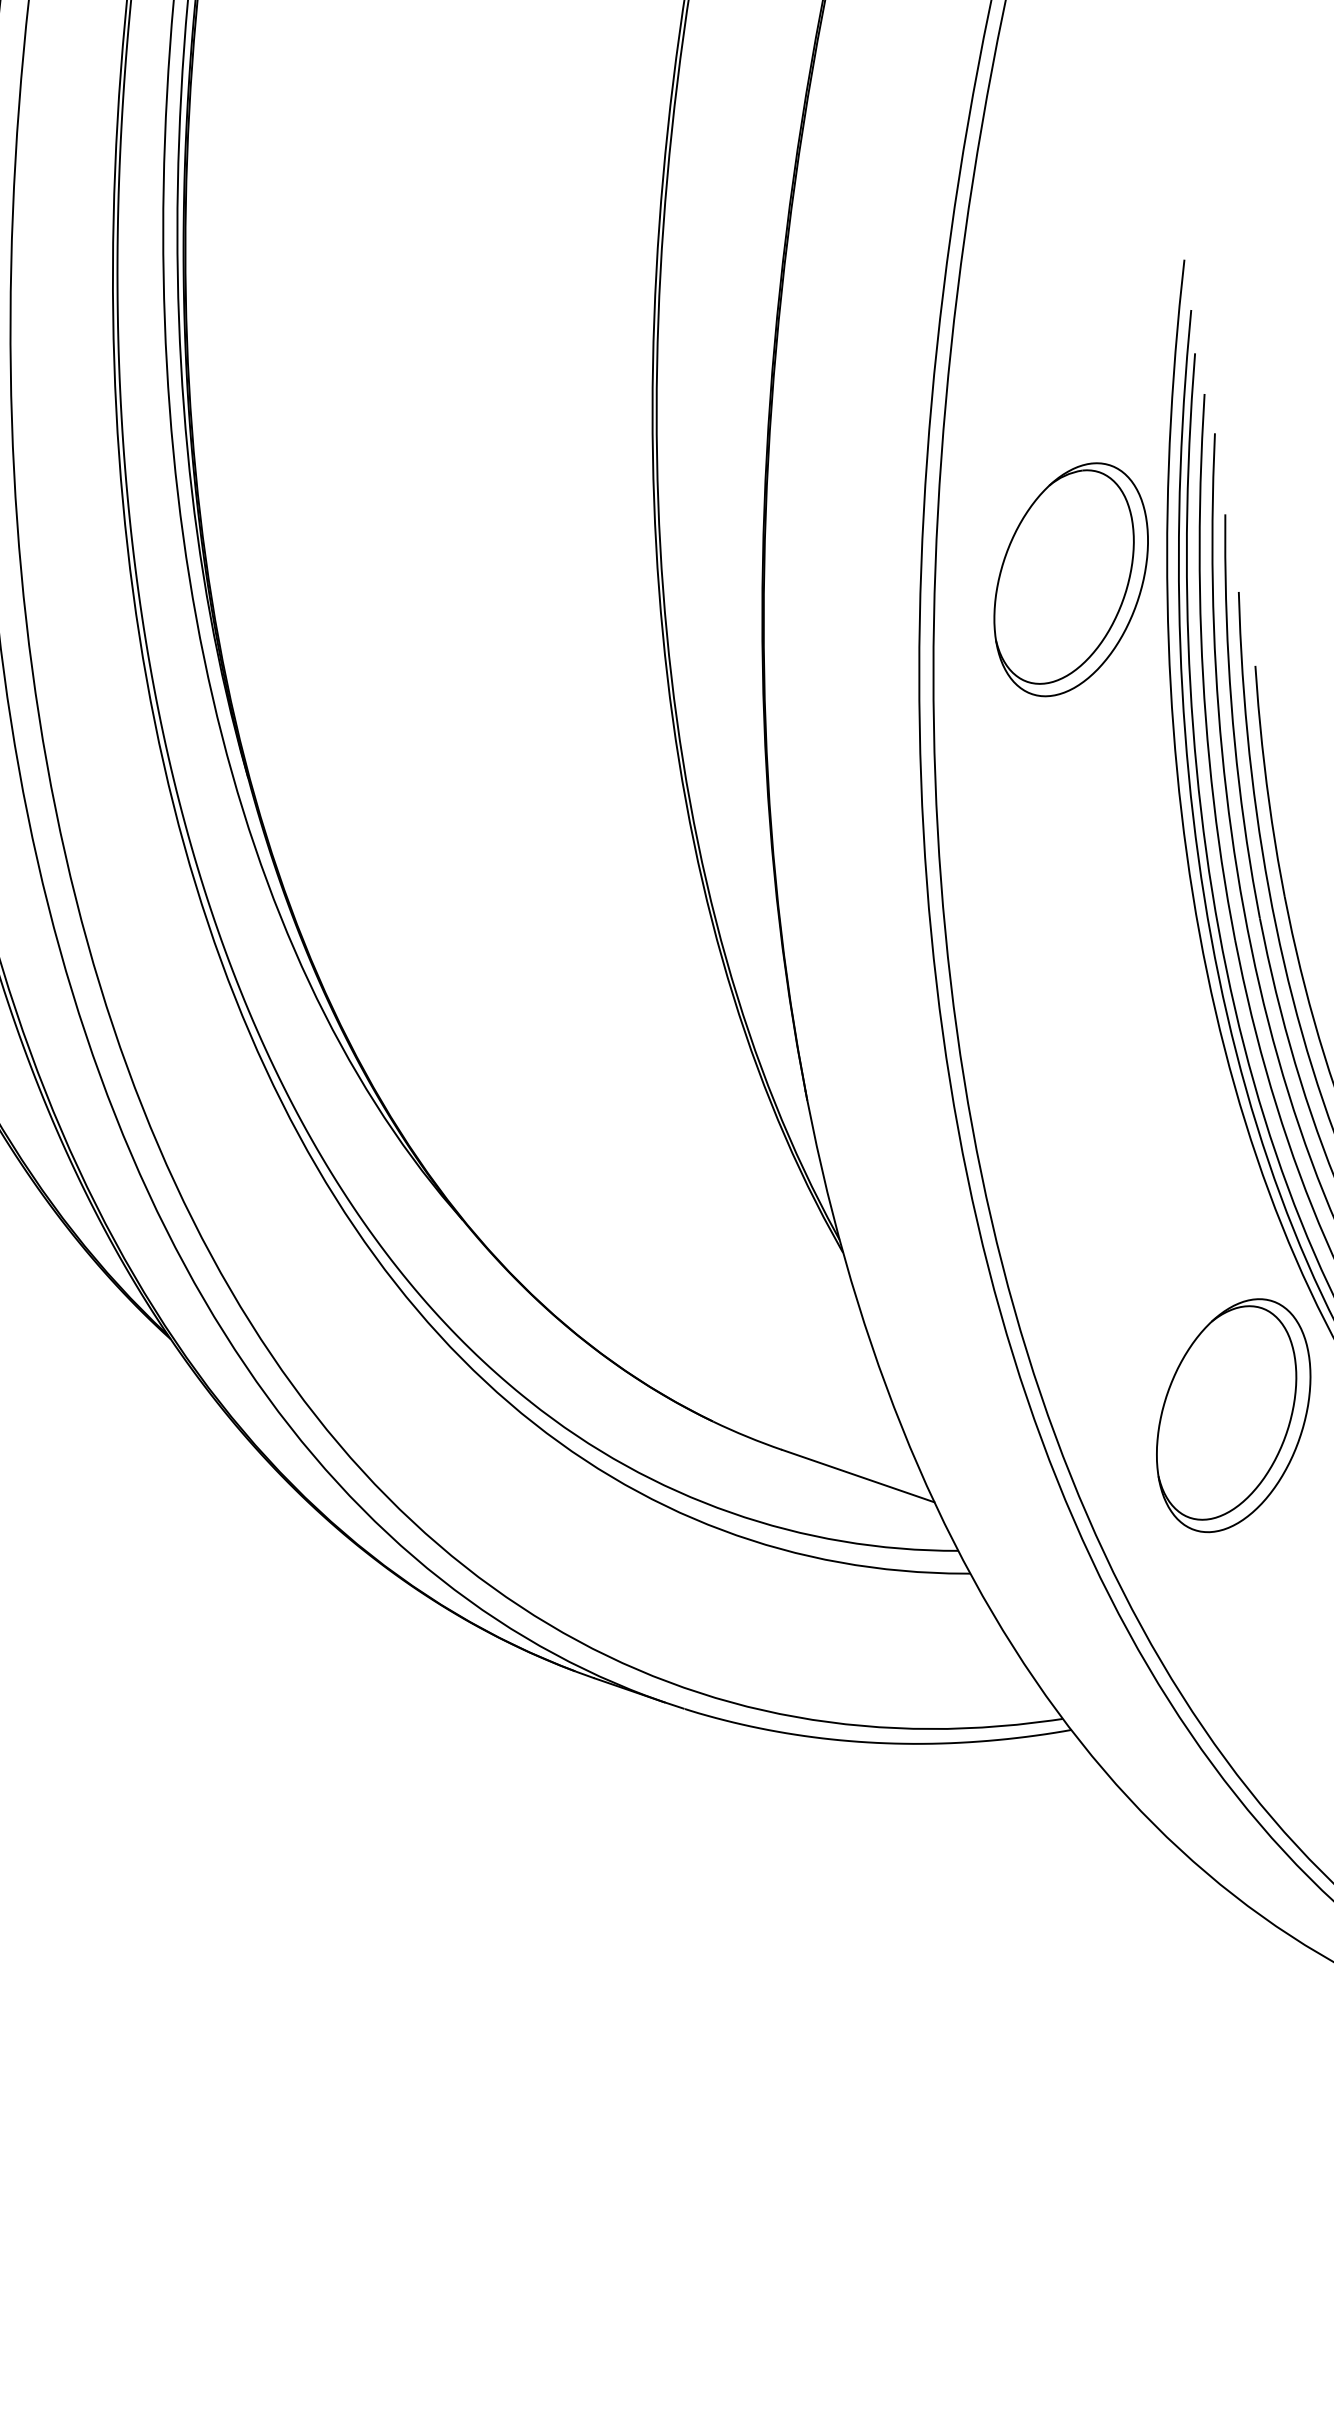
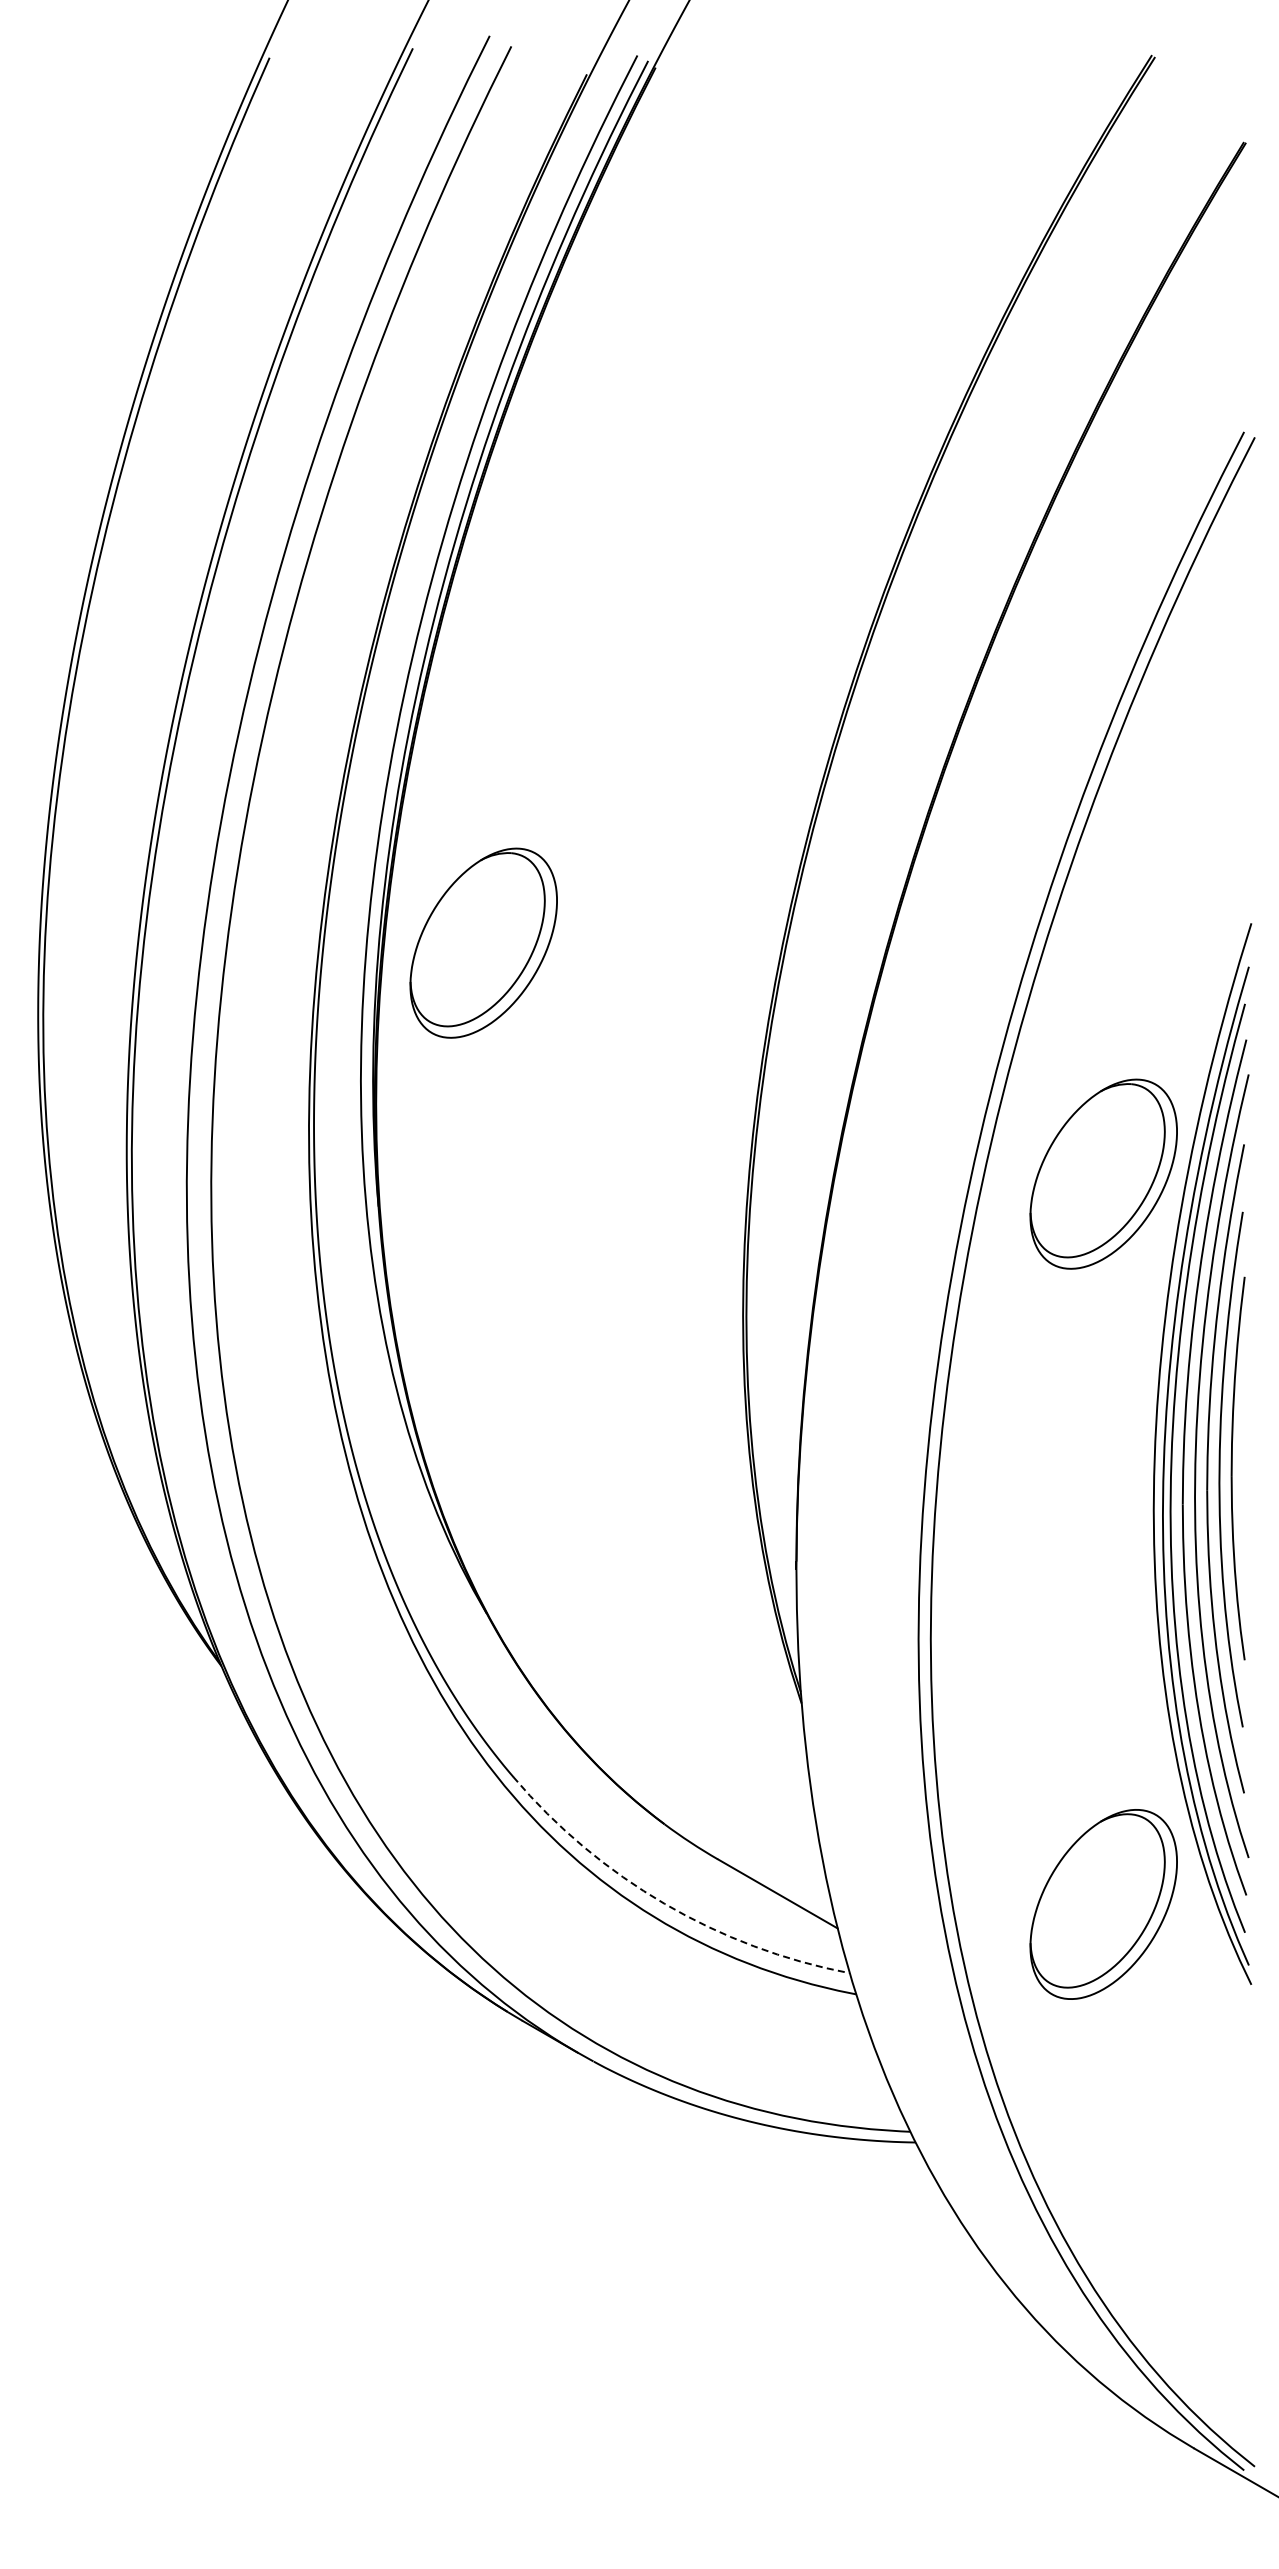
part: (309, 452) -> (483, 942), added
arc: (730, 1512) -> (664, 1903), solid -> dashed

